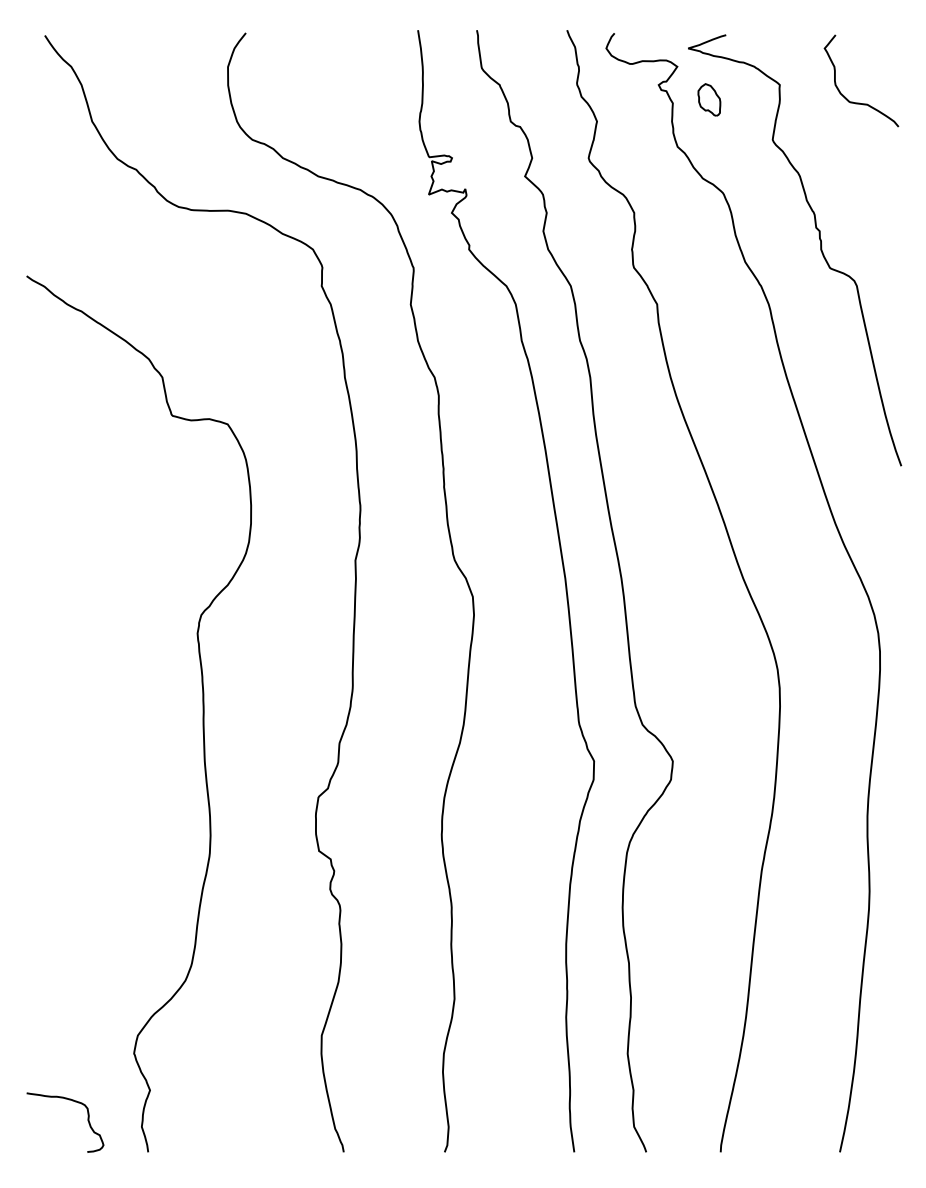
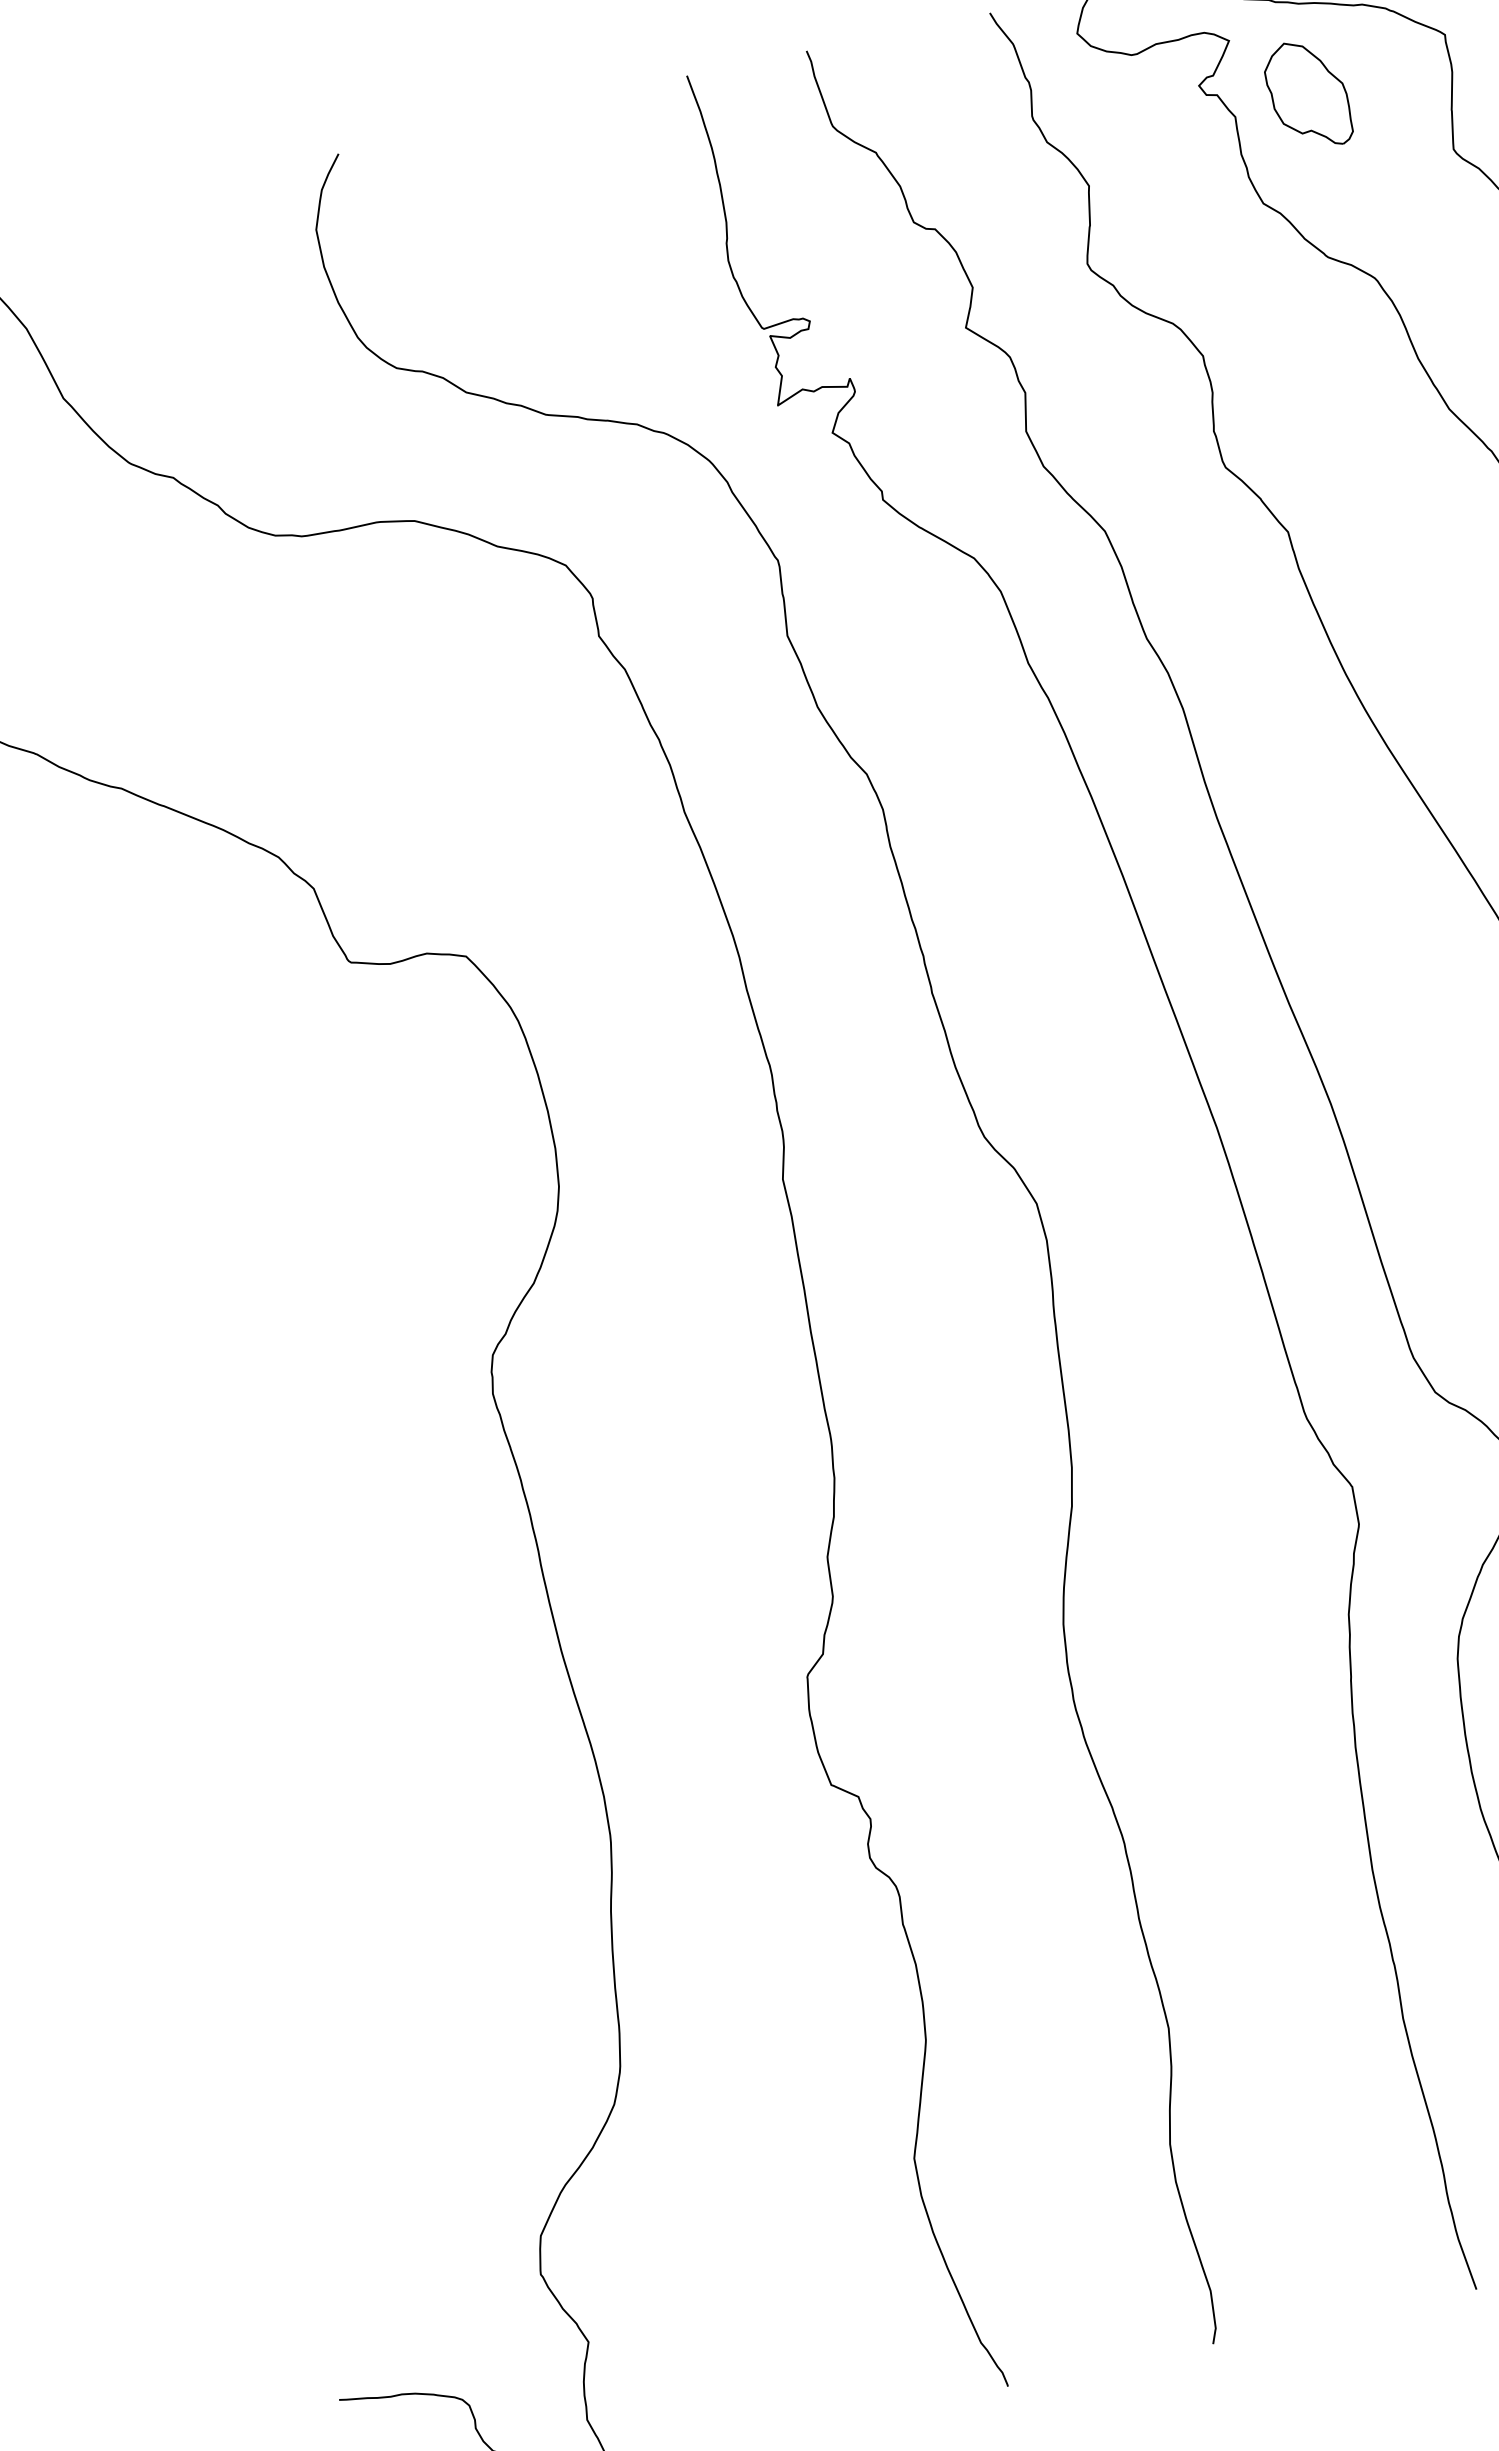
part: (709, 99) -> (1308, 93), size x1.67

